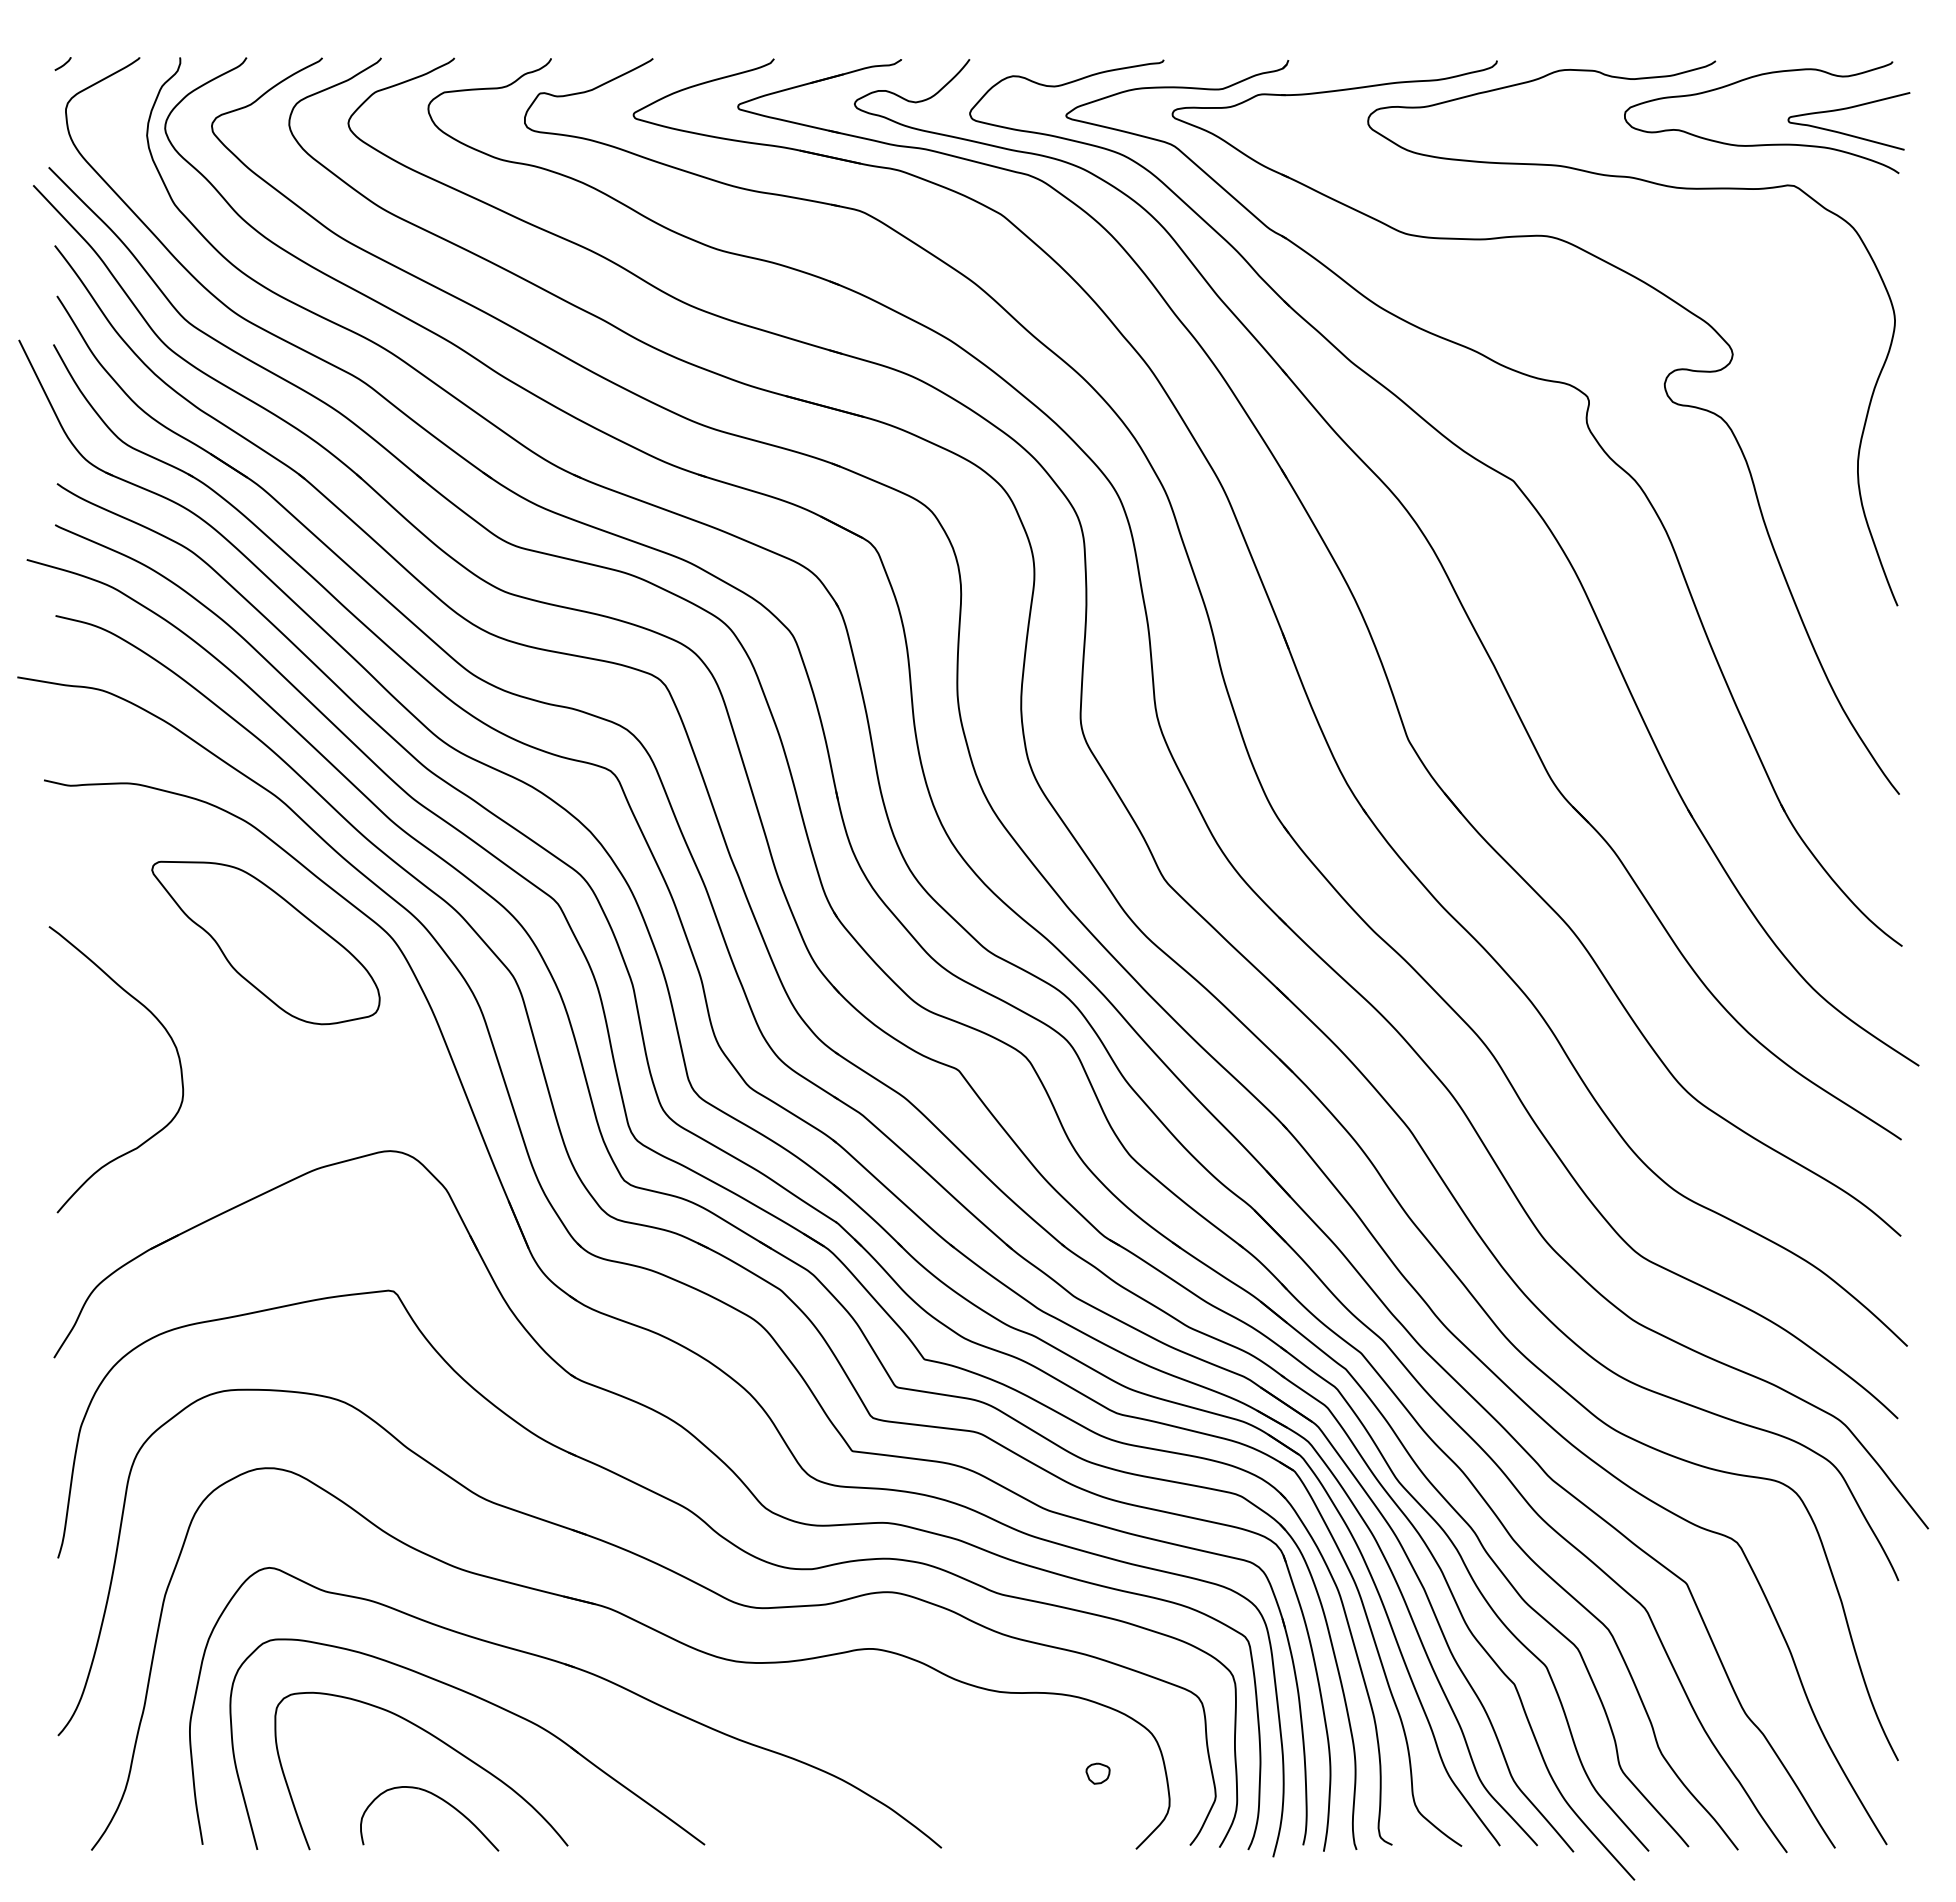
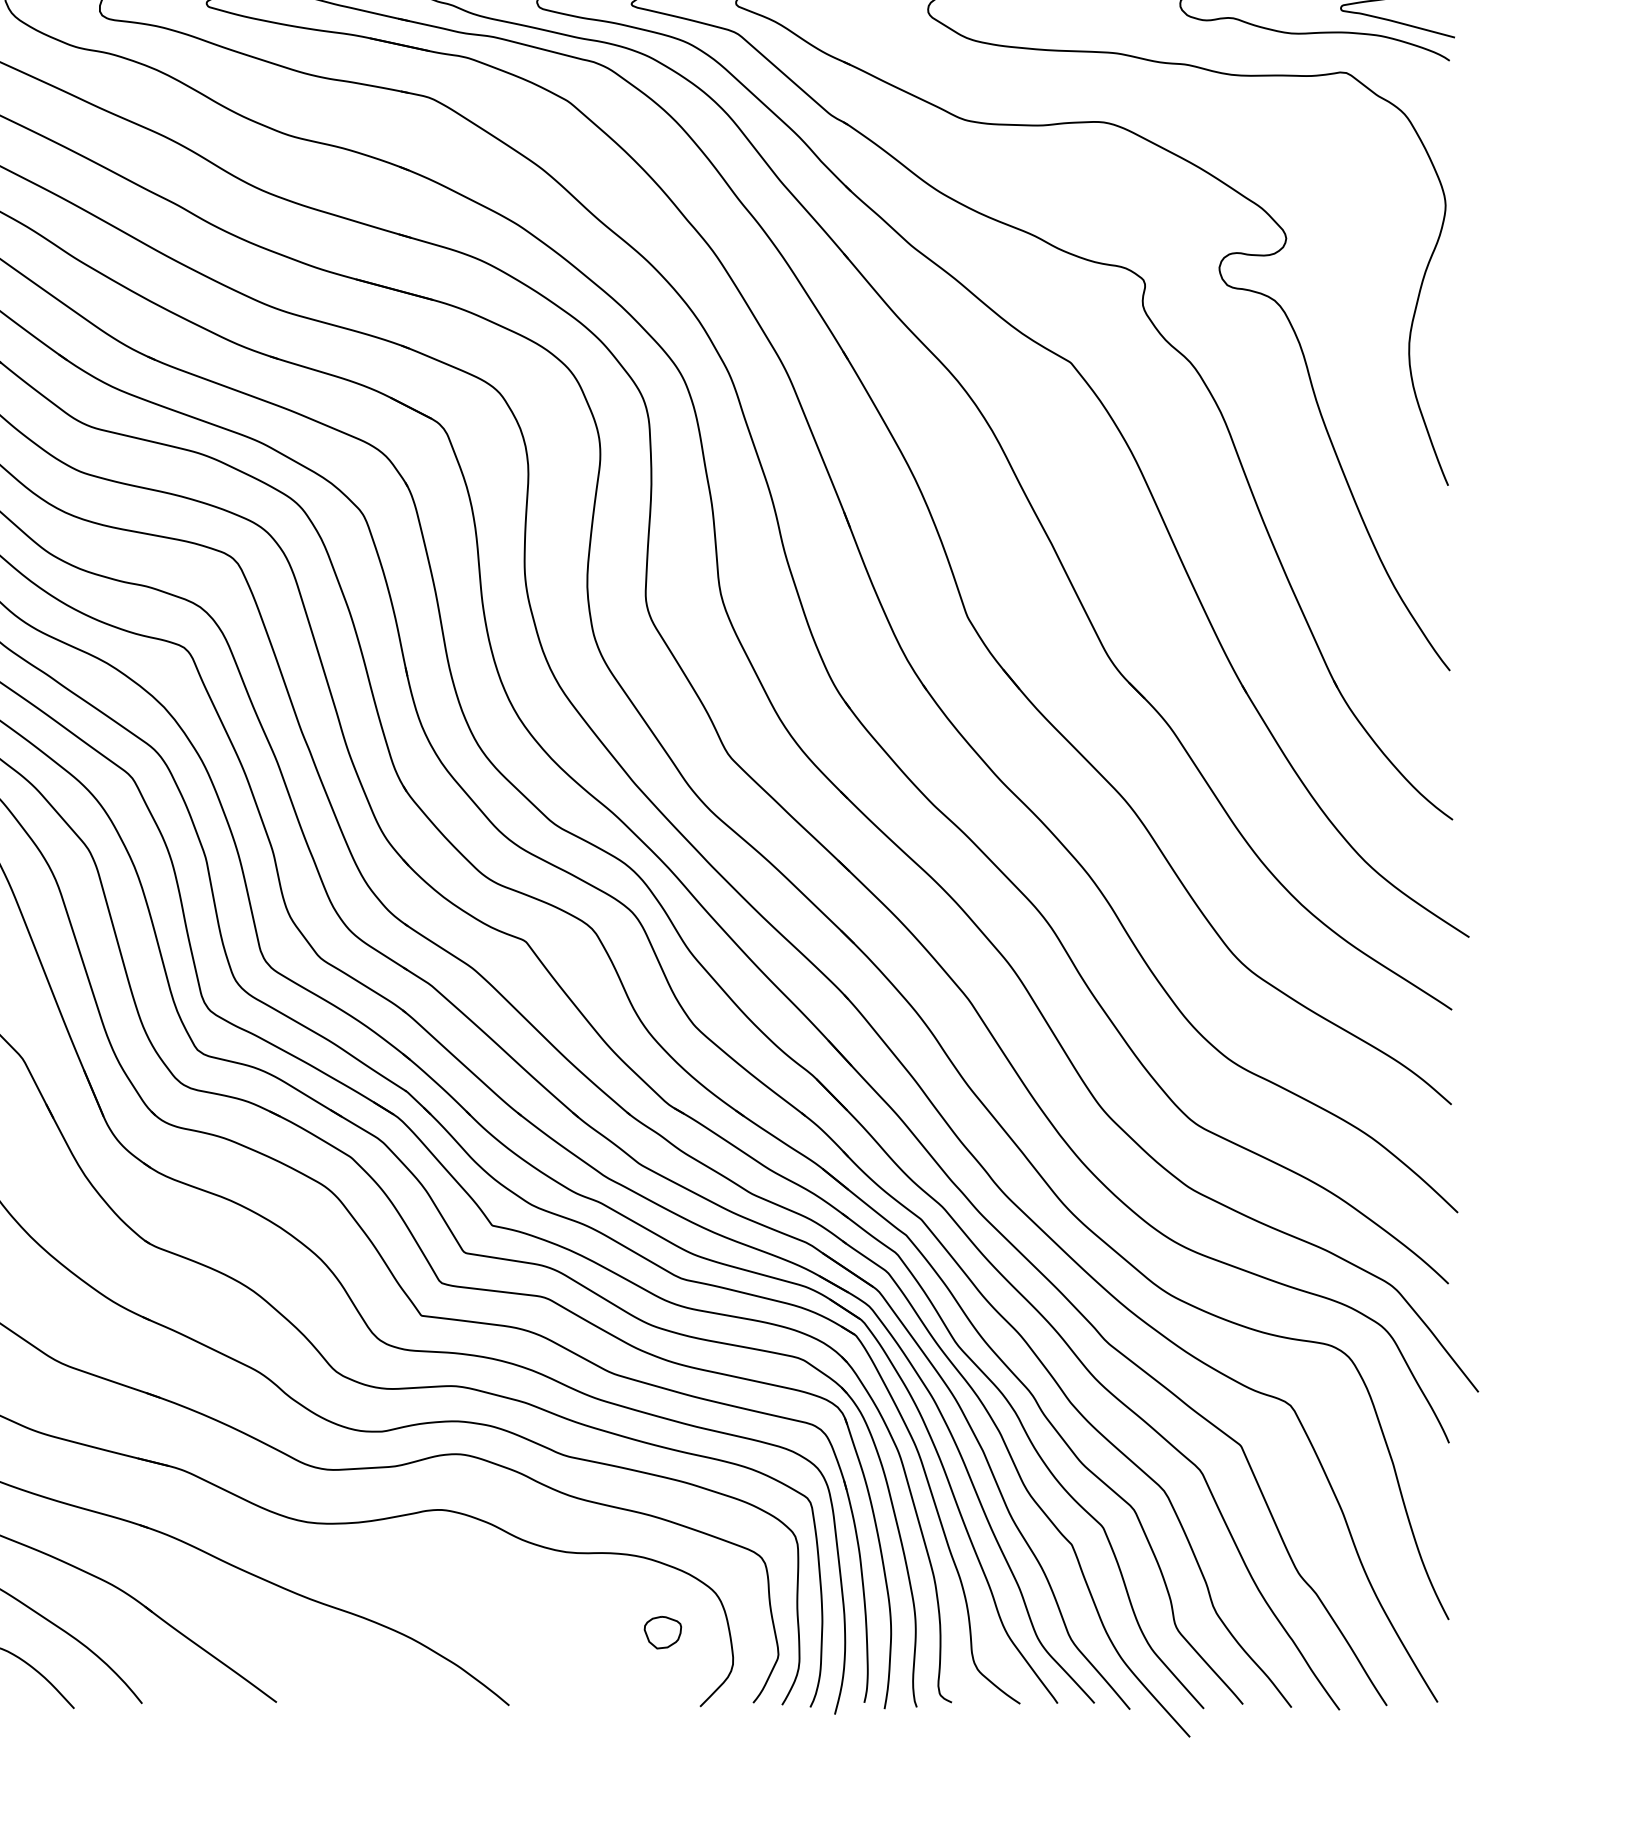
part: (1097, 1773) -> (662, 1632), size x1.6

